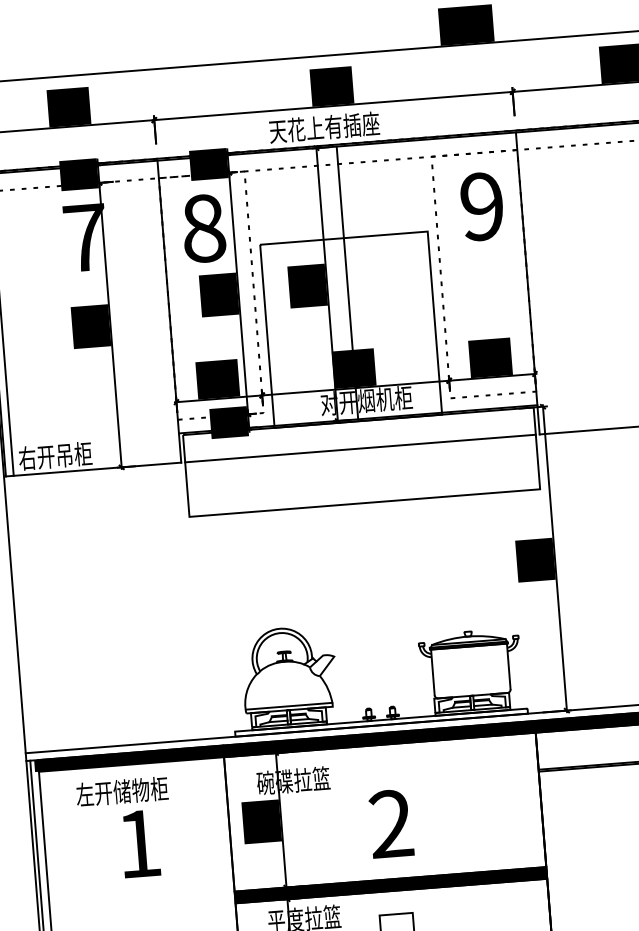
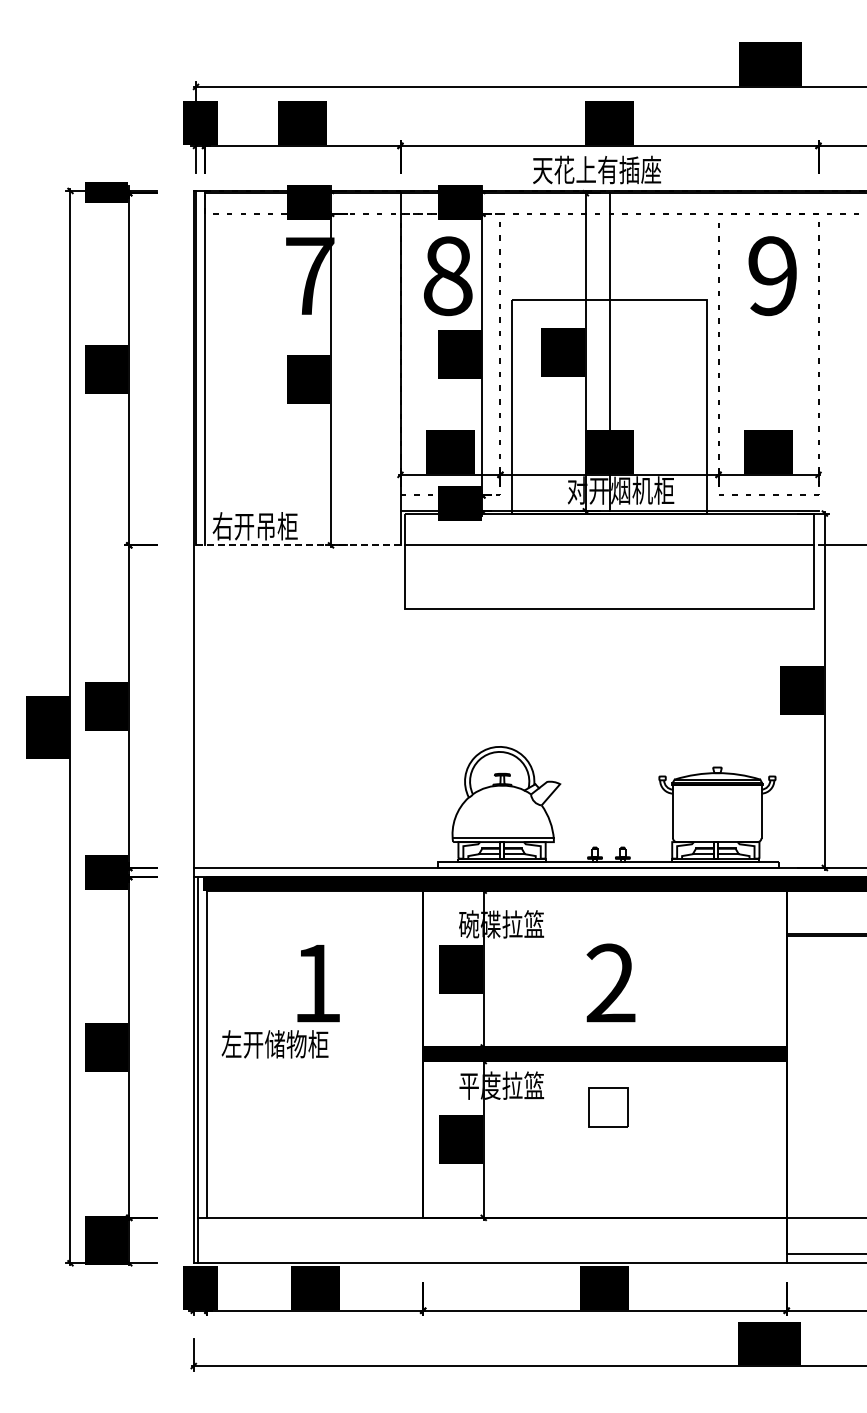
line: (527, 283) -> (818, 369), removed
line: (93, 469) -> (298, 545), solid -> dashed
text: (121, 791) -> (274, 1044), moved

